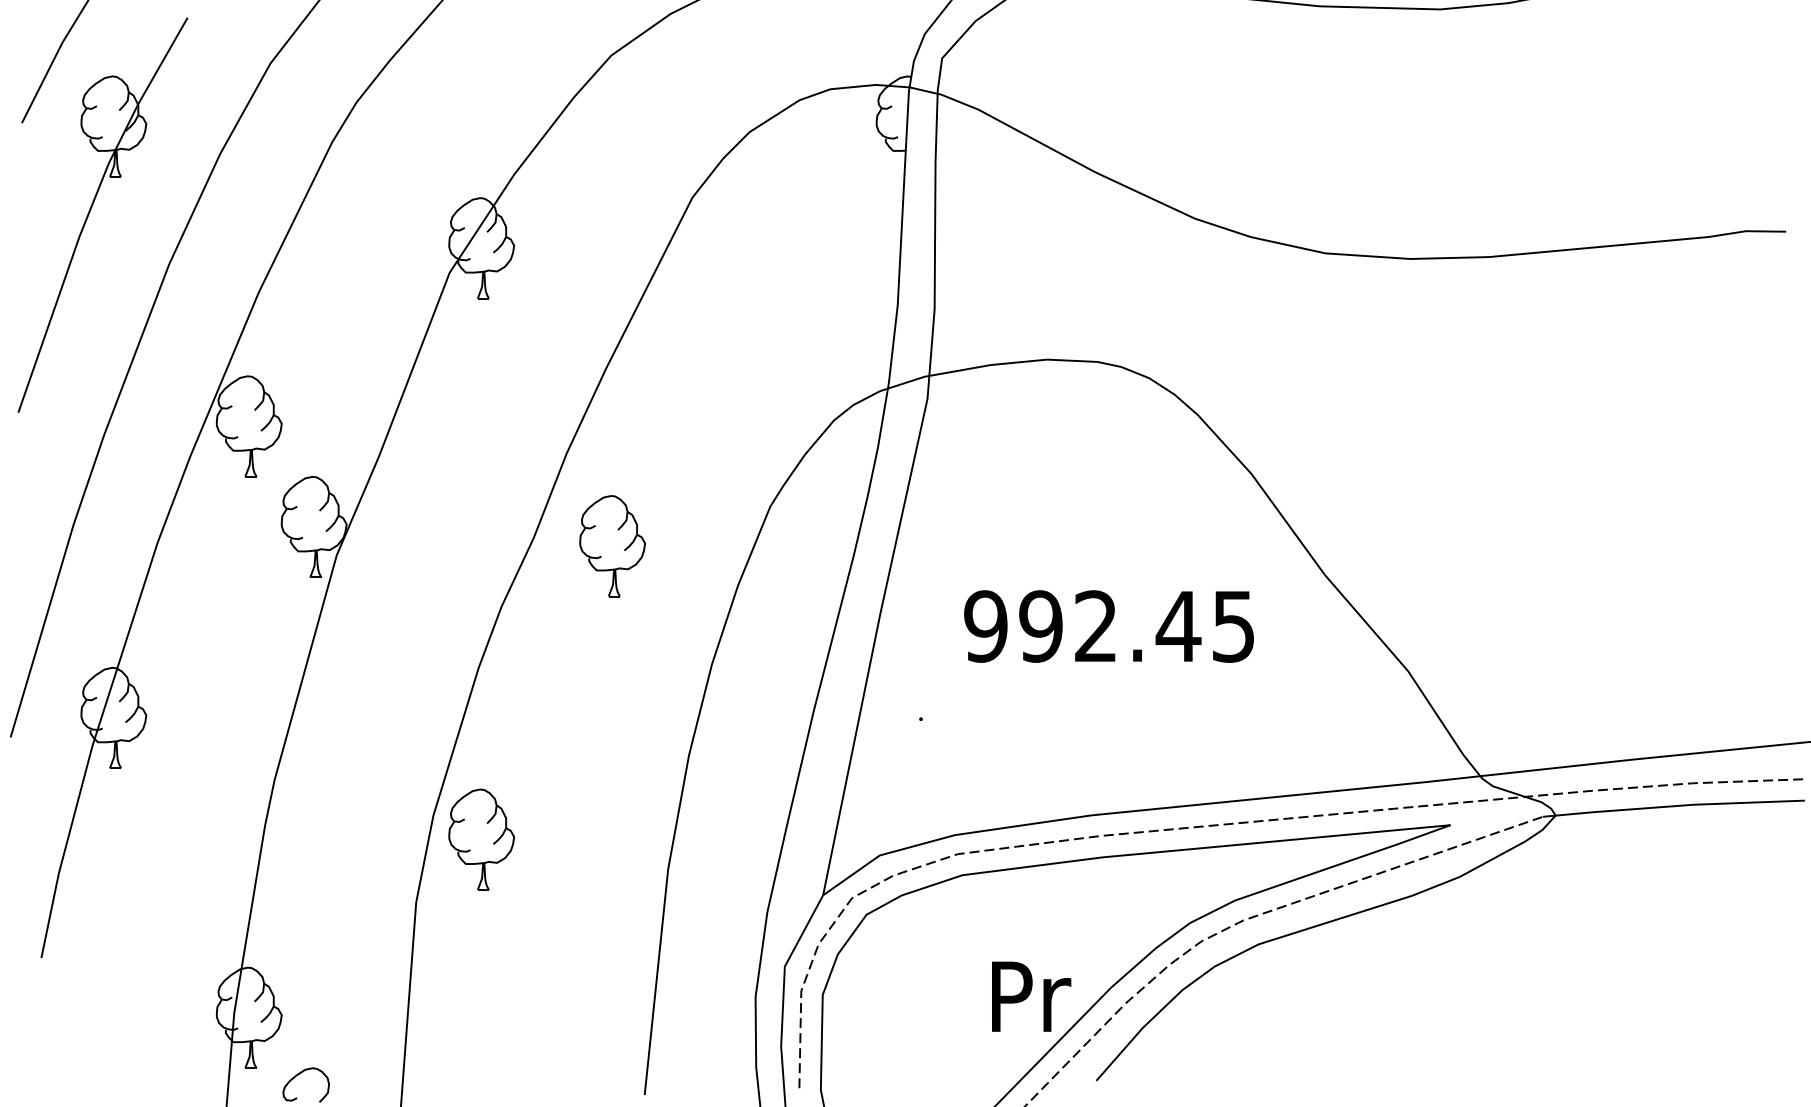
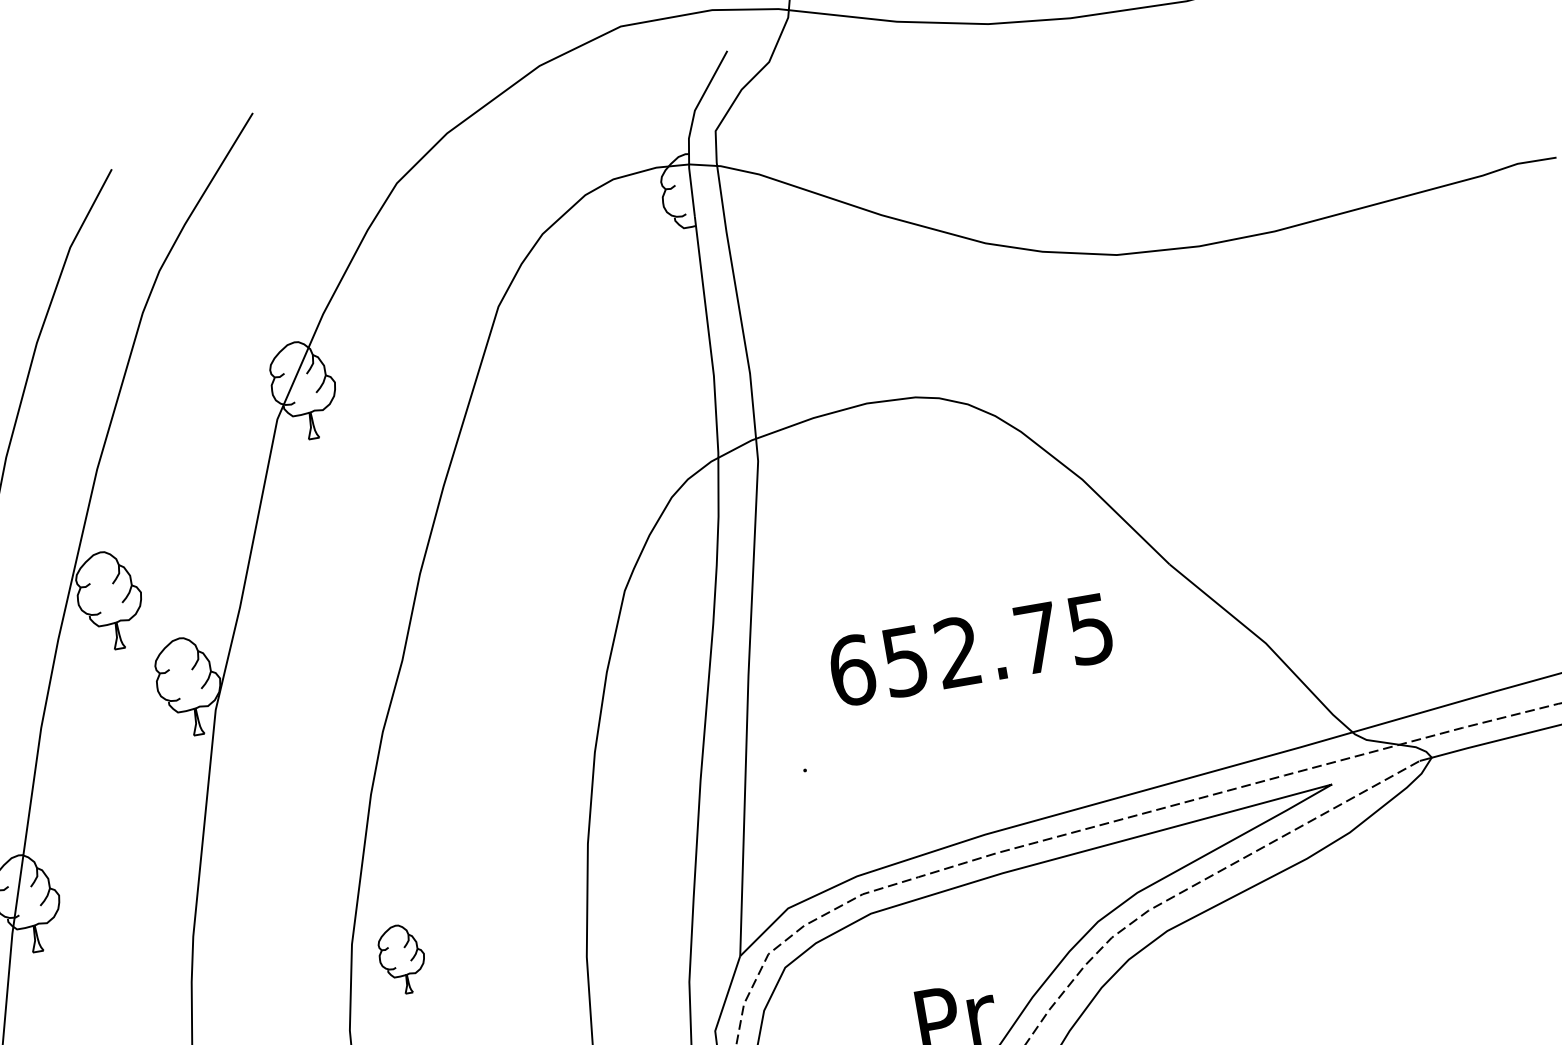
part: (612, 546) -> (479, 655), removed
text: (1082, 626) -> (945, 654), 992.45 -> 652.75
part: (481, 839) -> (402, 959), size x0.7

